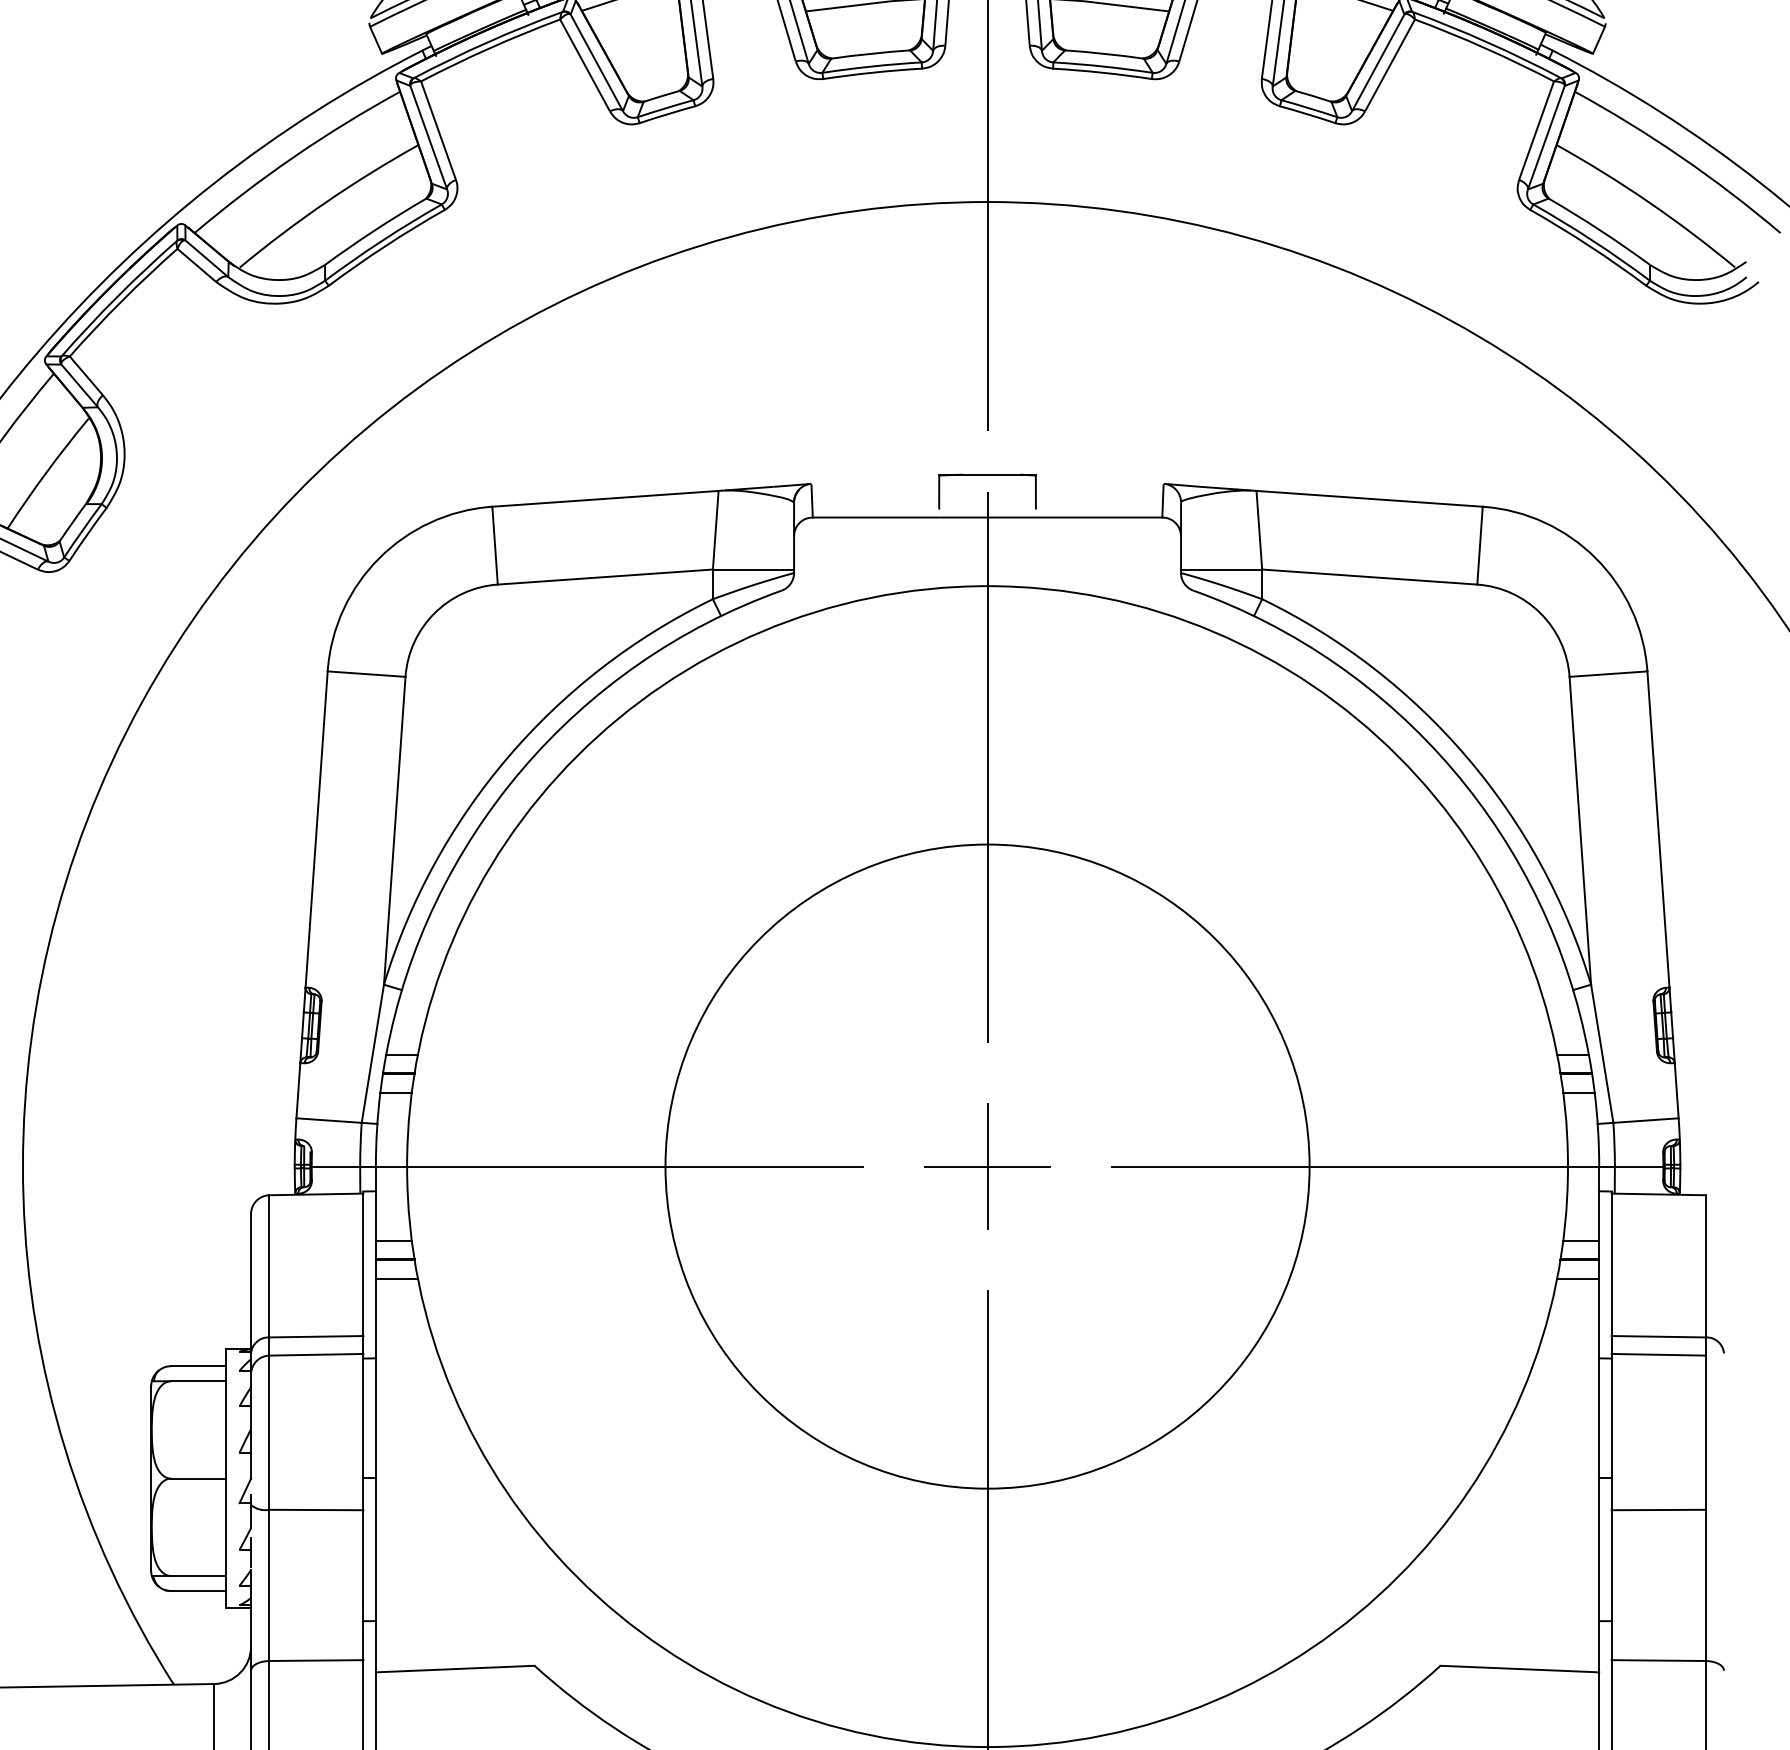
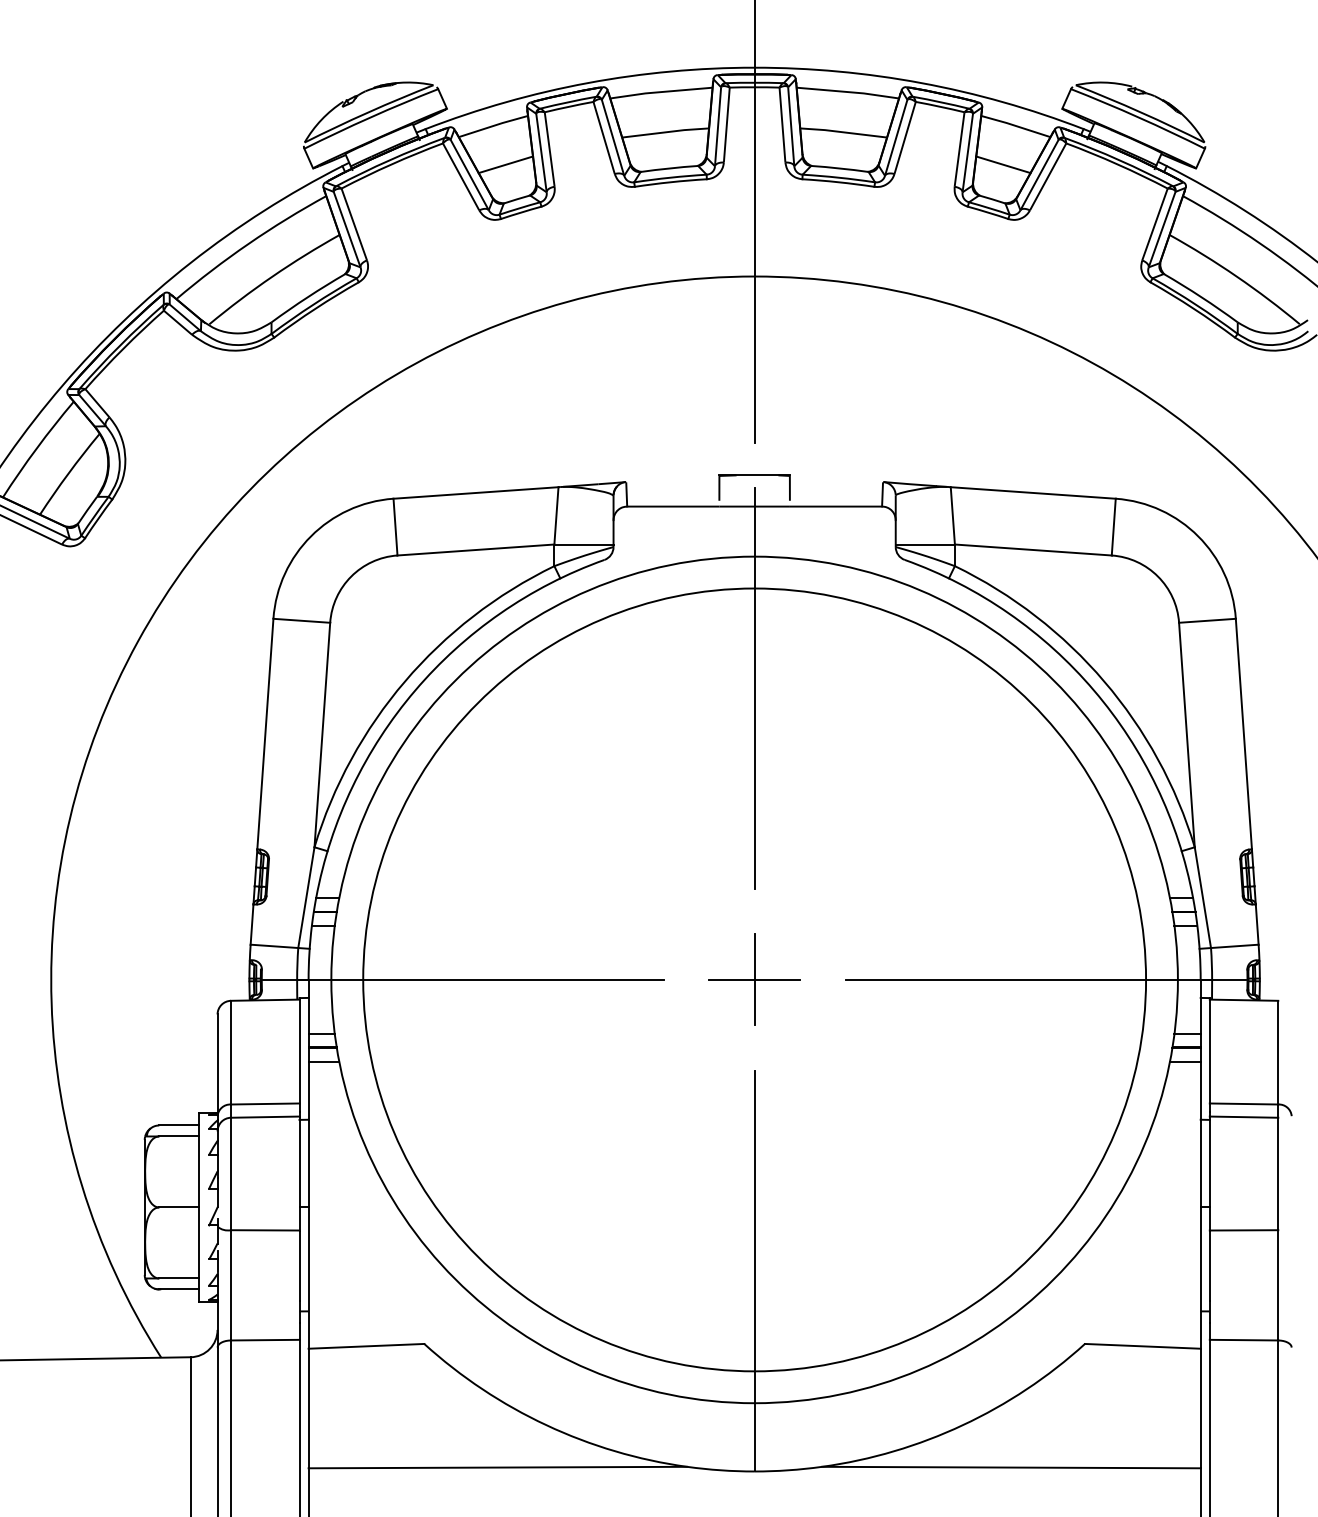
line: (645, 48) -> (505, 164), added
line: (1328, 48) -> (1003, 164), added
circle: (987, 1166) -> (754, 979), size x1.67

